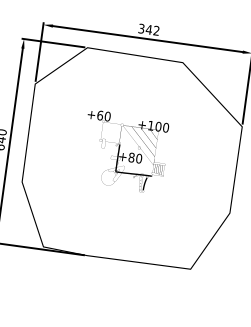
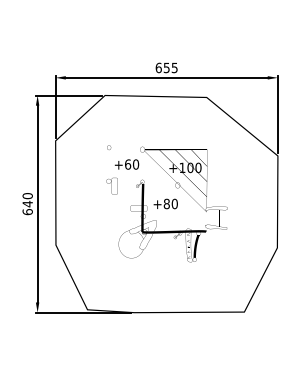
text: (148, 29) -> (166, 67), 342 -> 655
part: (131, 157) -> (166, 203), size x1.67

